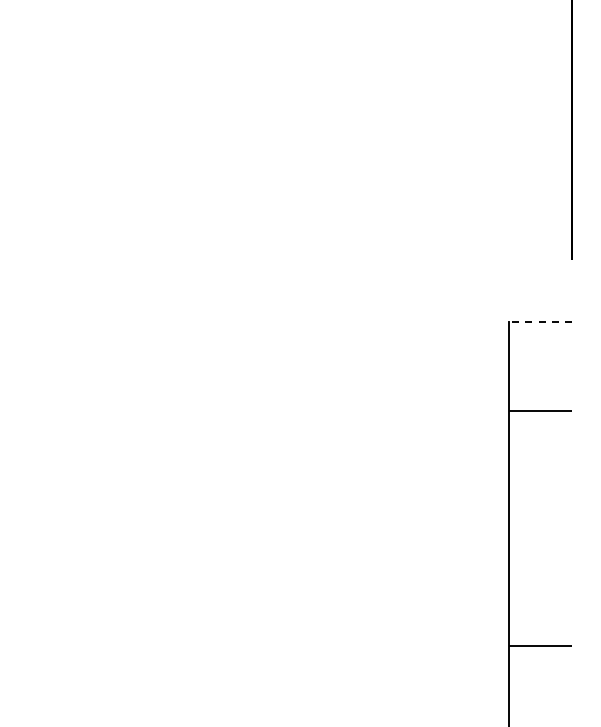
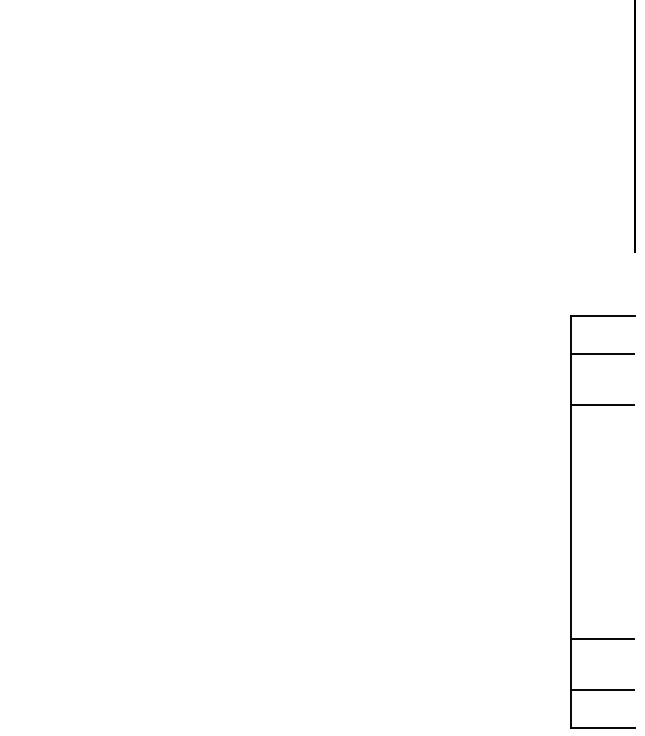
line: (540, 321) -> (603, 315), dashed -> solid
line: (539, 359) -> (602, 353), added
line: (539, 696) -> (602, 690), added

